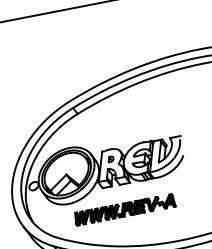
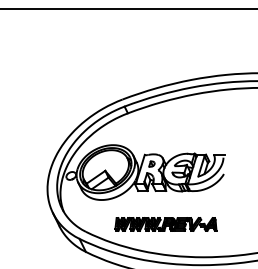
part: (124, 209) -> (165, 224), moved

